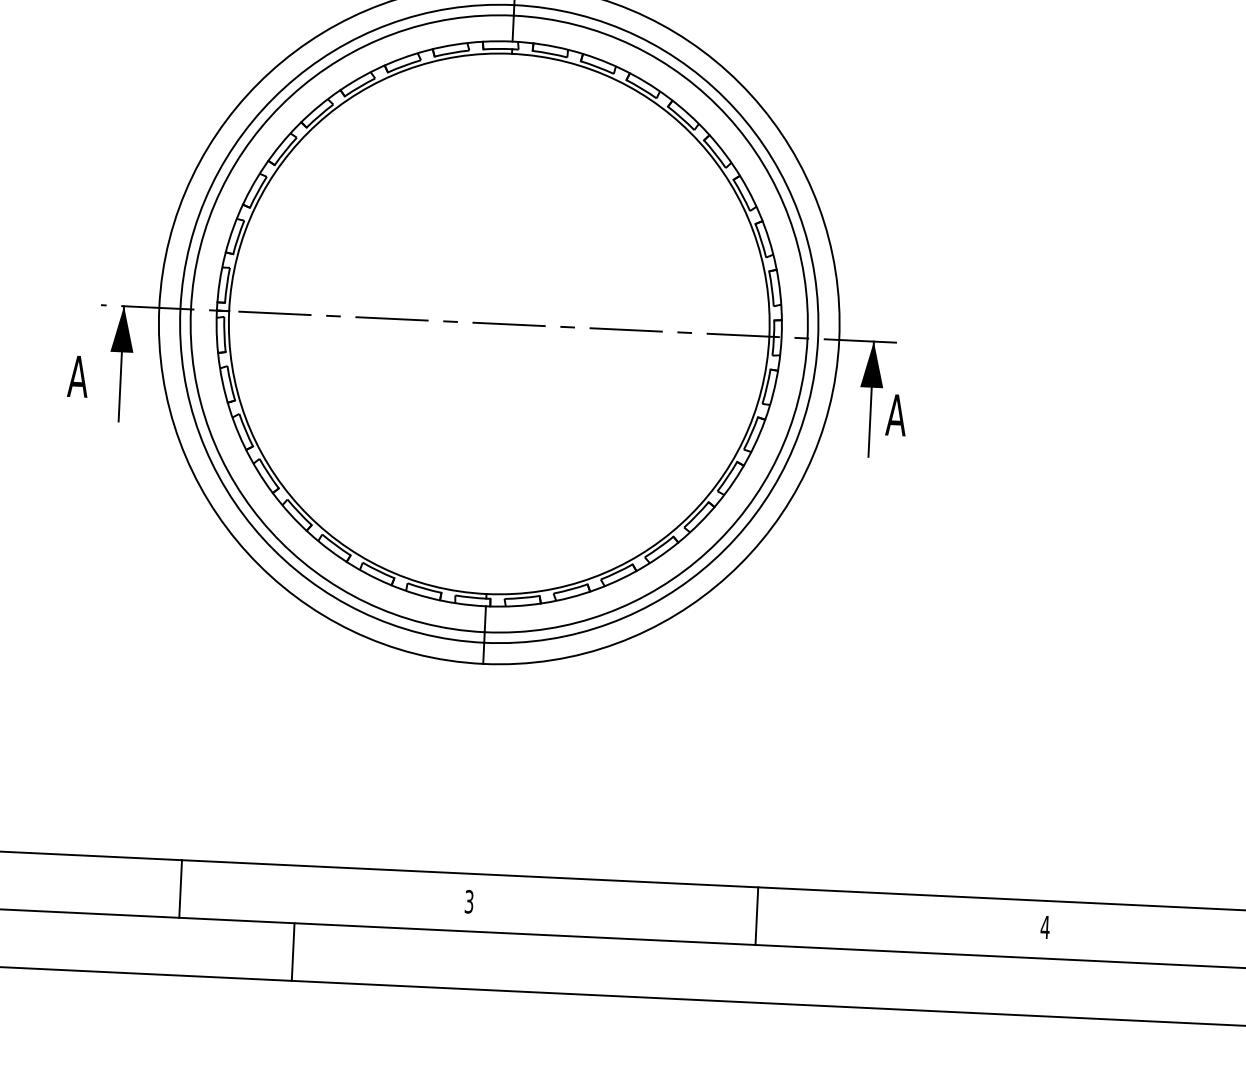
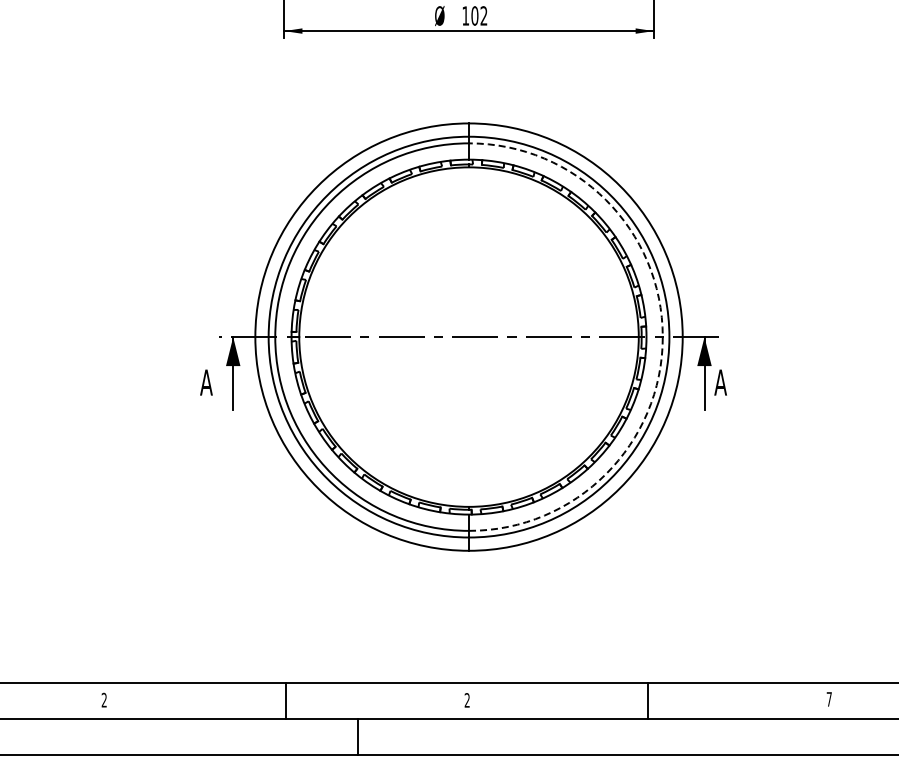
arc: (807, 339) -> (662, 337), solid -> dashed
text: (467, 901) -> (466, 700), 3 -> 2
text: (1045, 927) -> (829, 699), 4 -> 7

